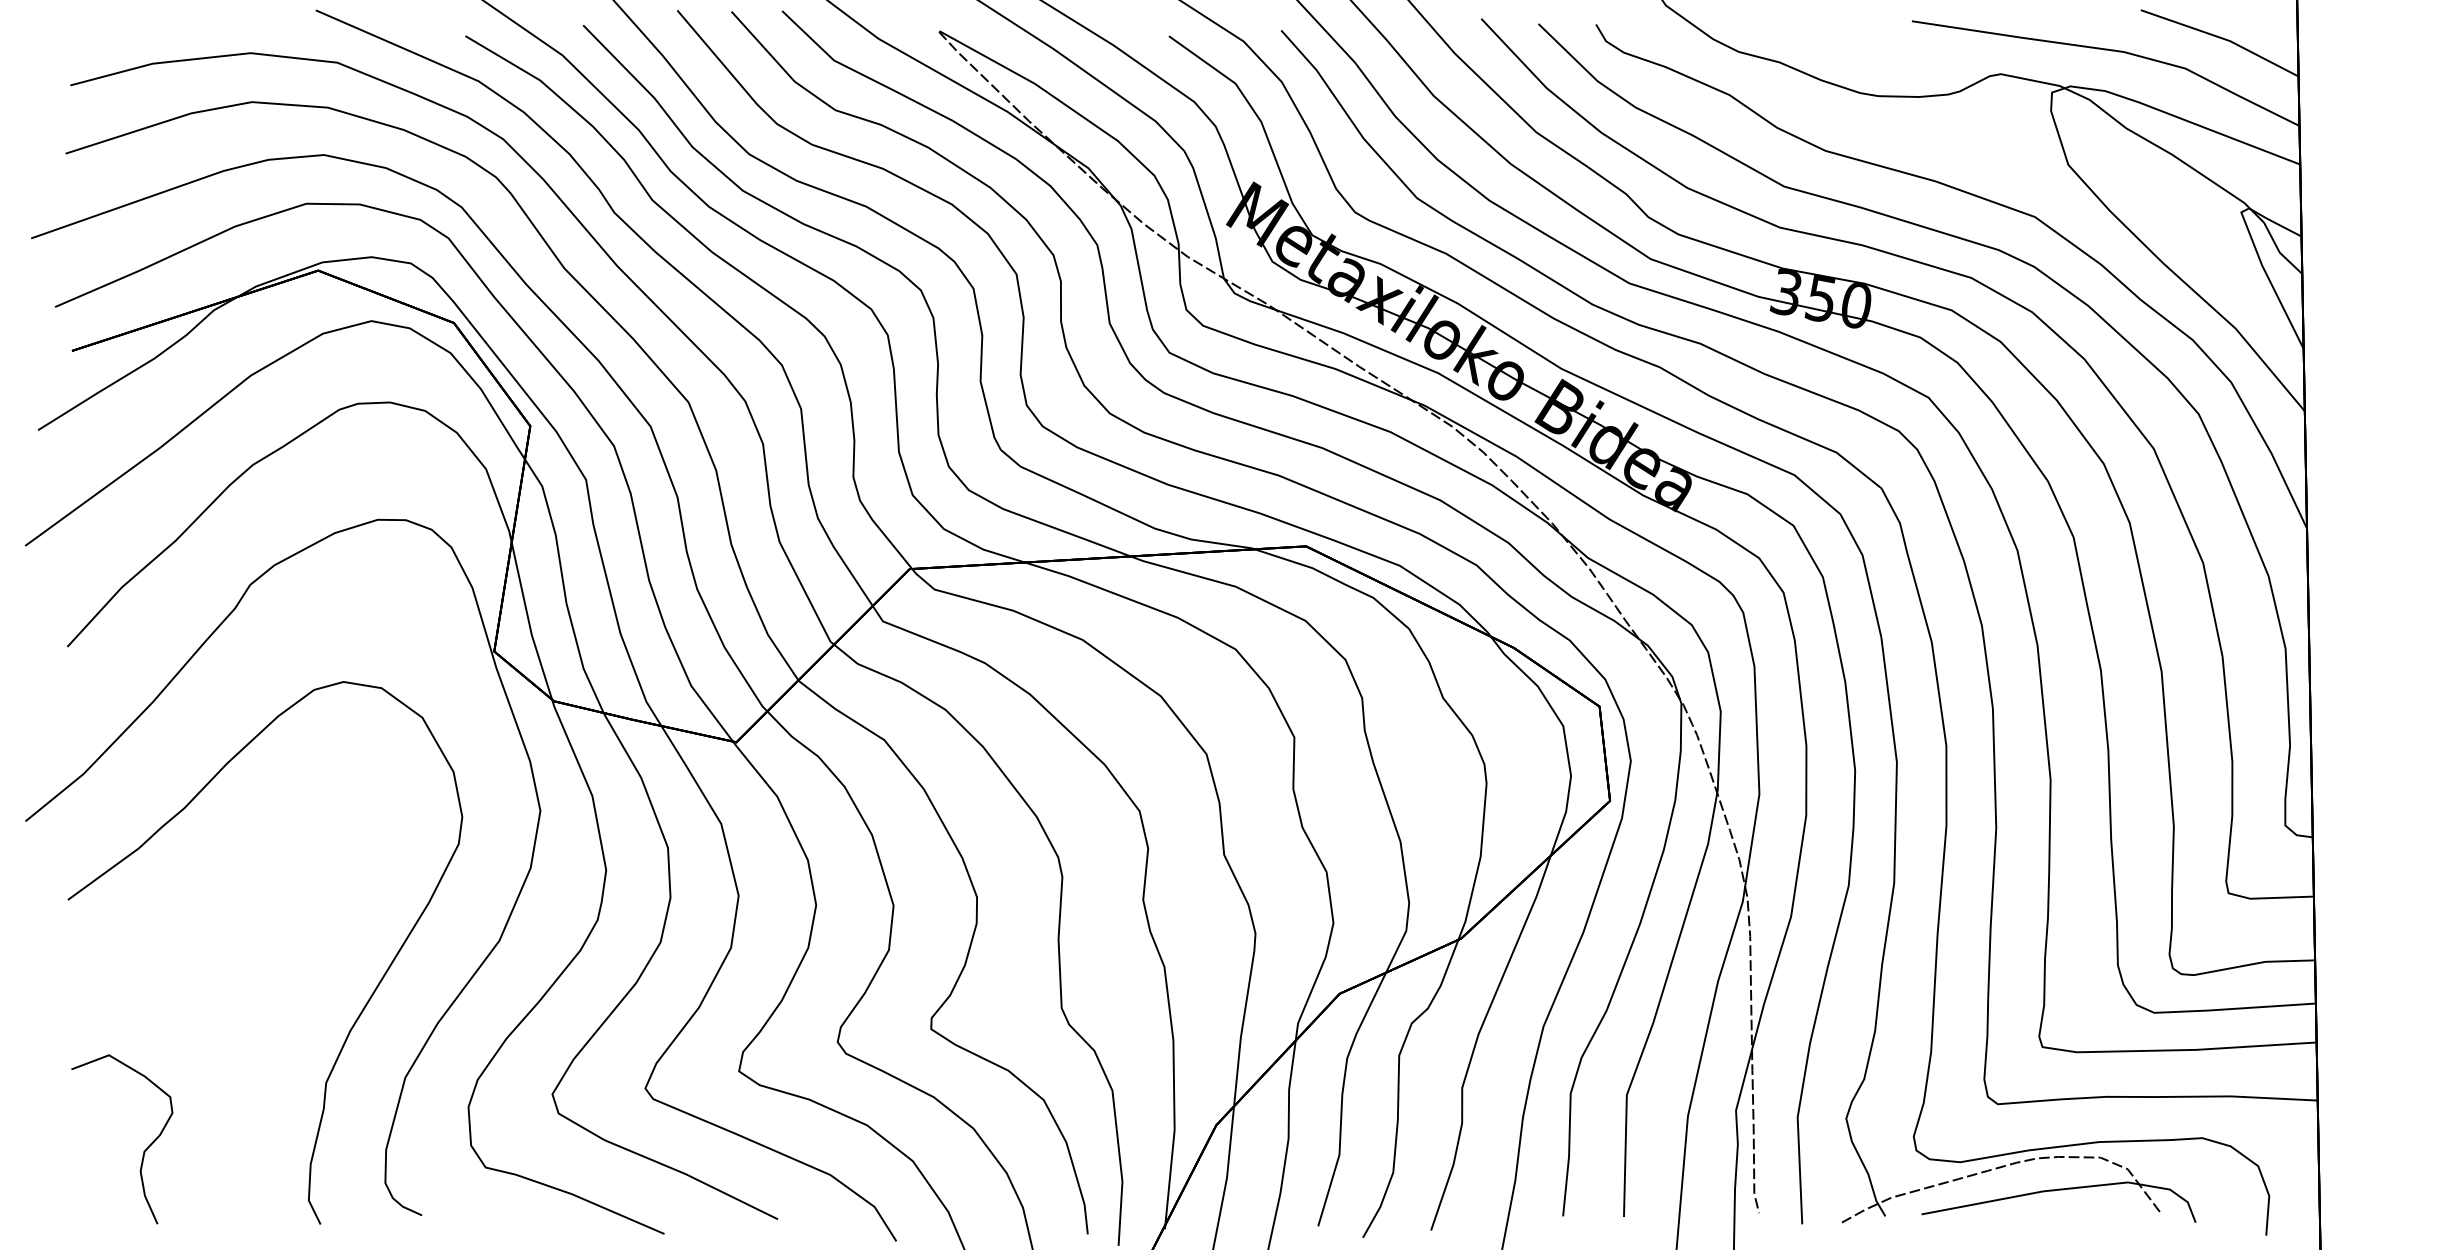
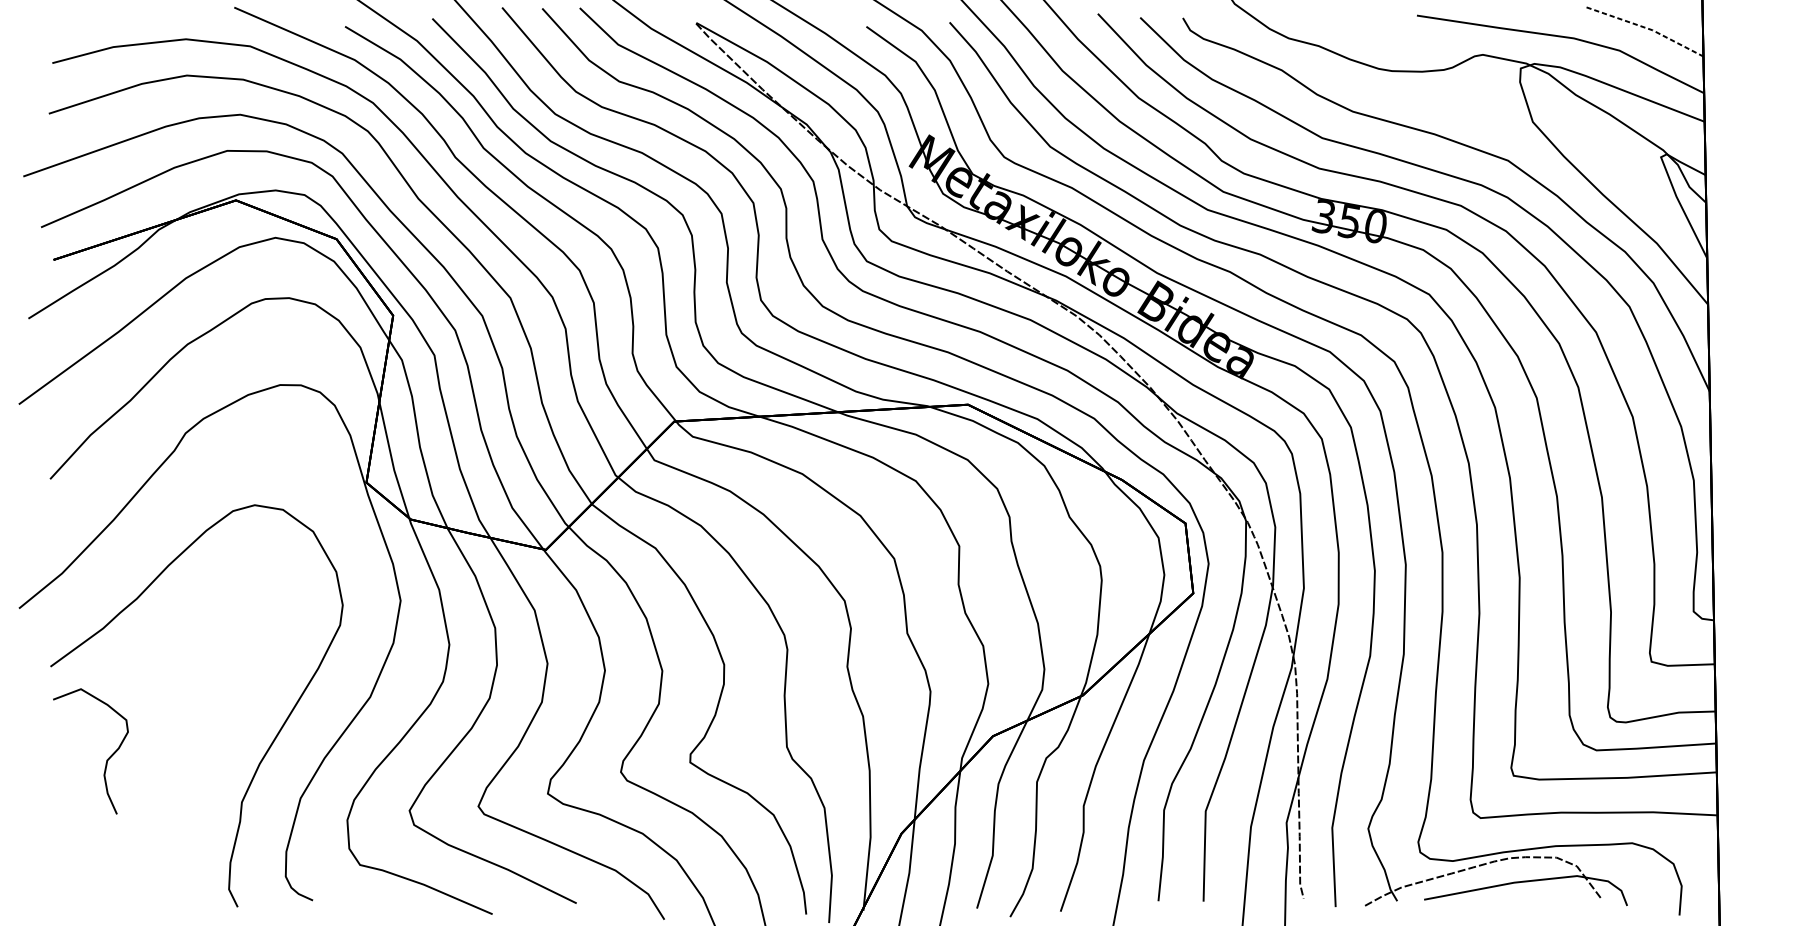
line: (2222, 38) -> (1647, 28), solid -> dashed
curve: (143, 1151) -> (106, 760), moved

